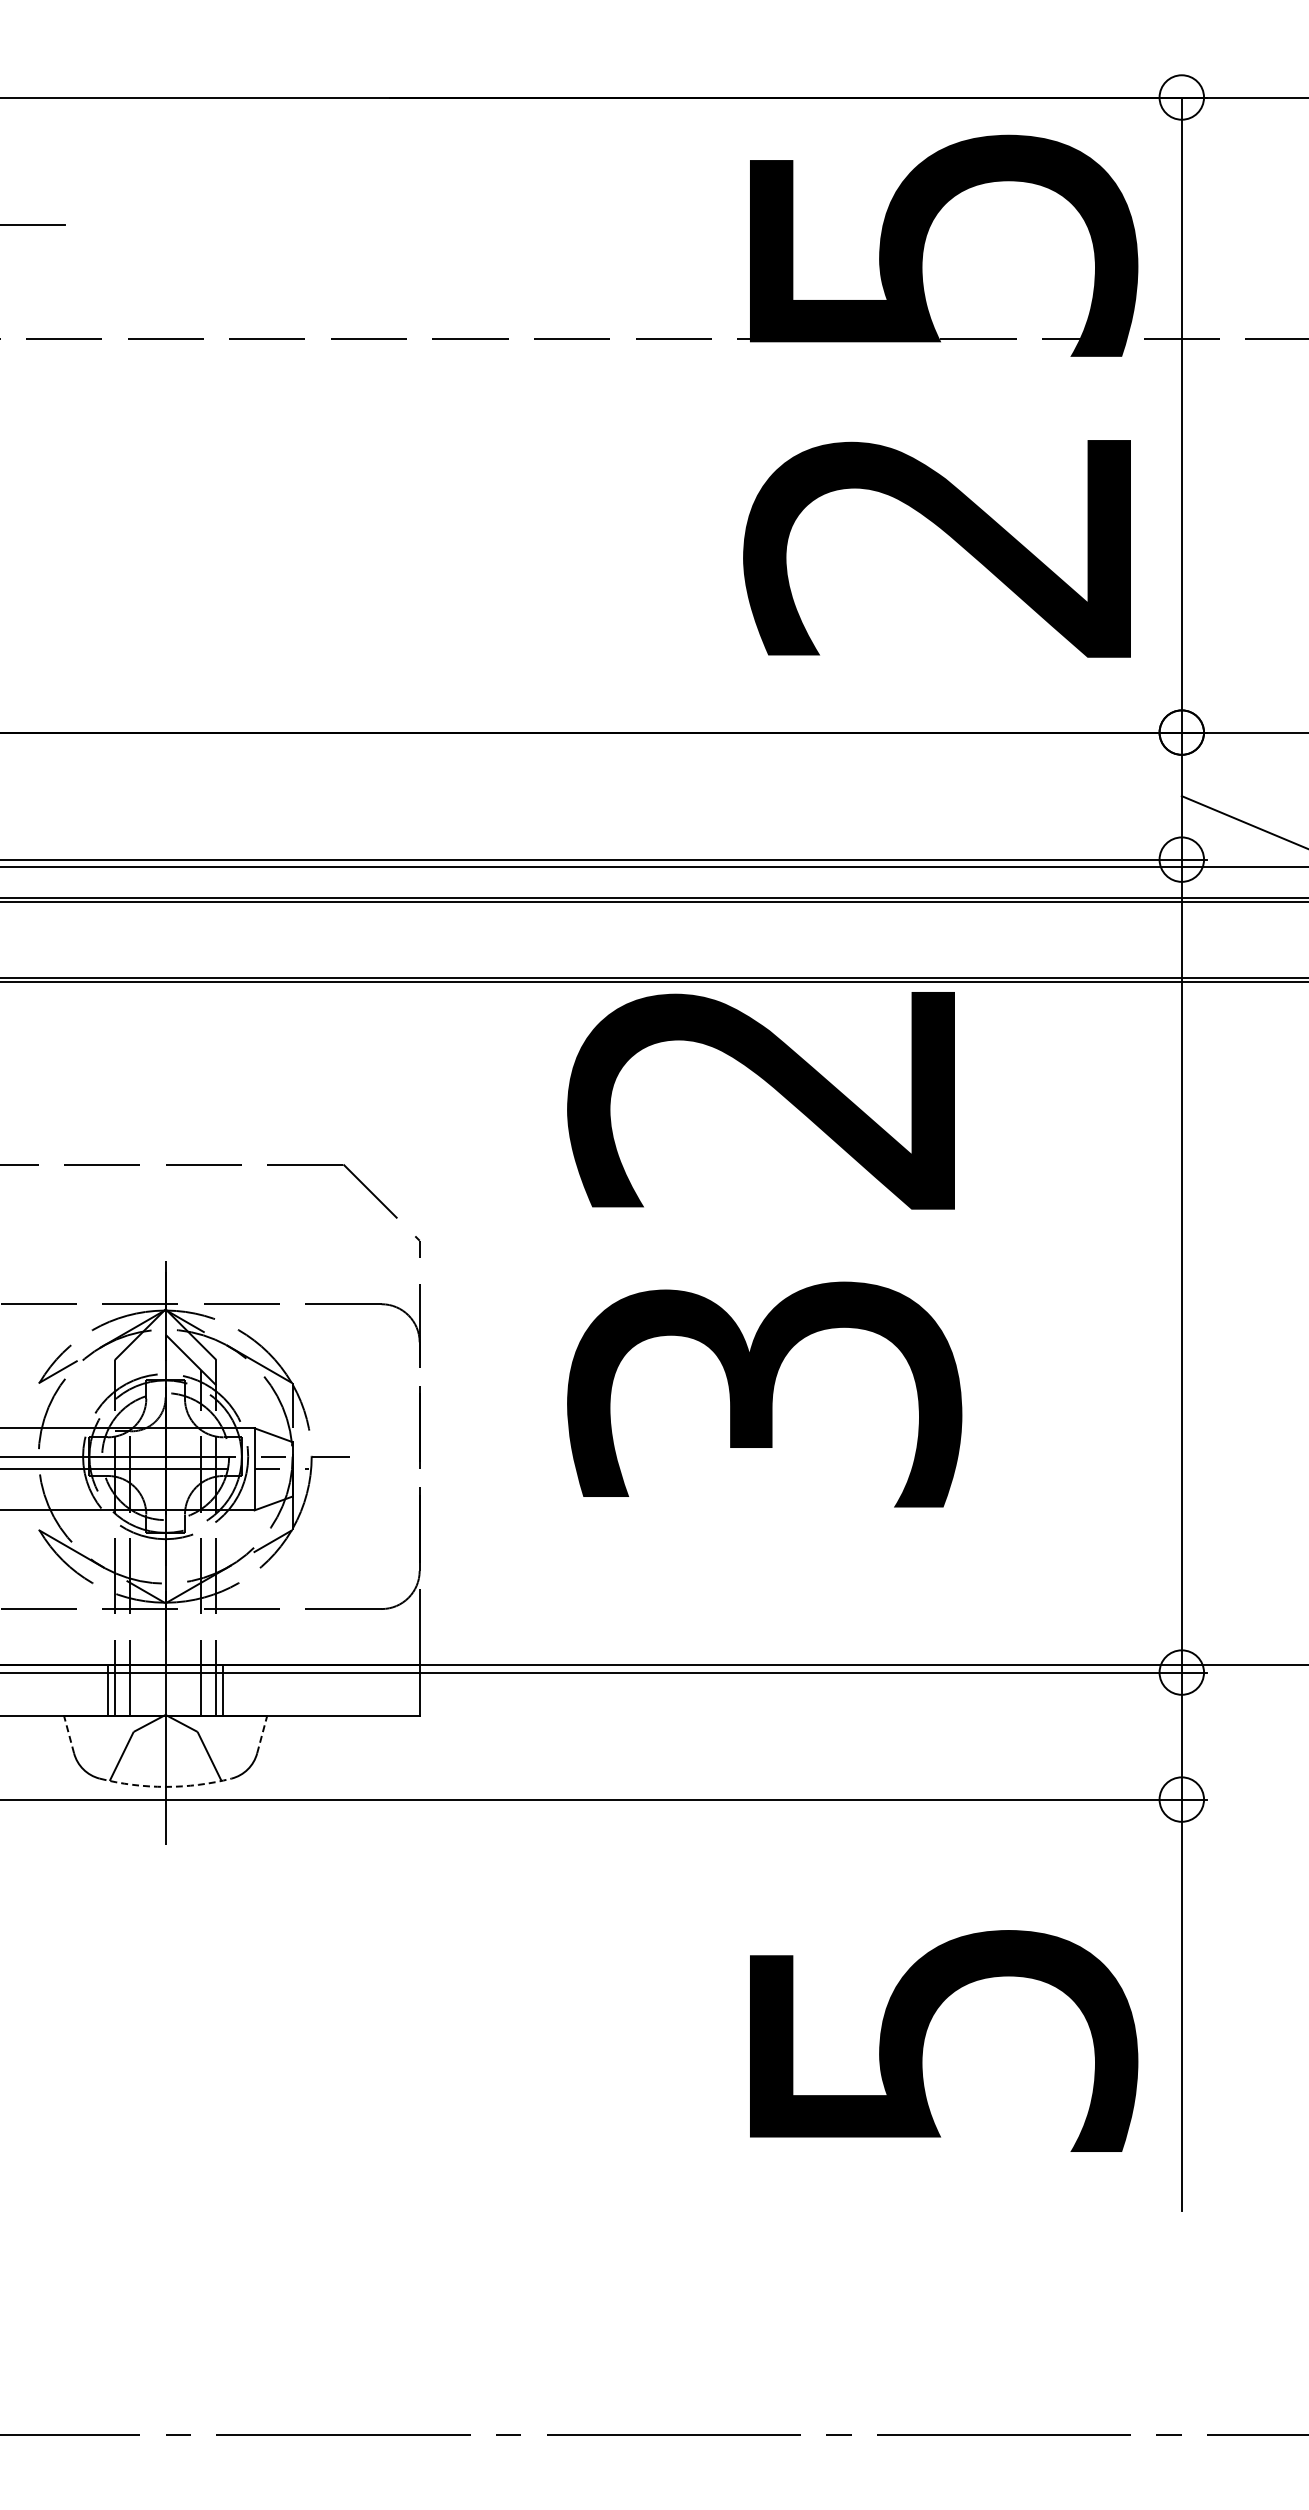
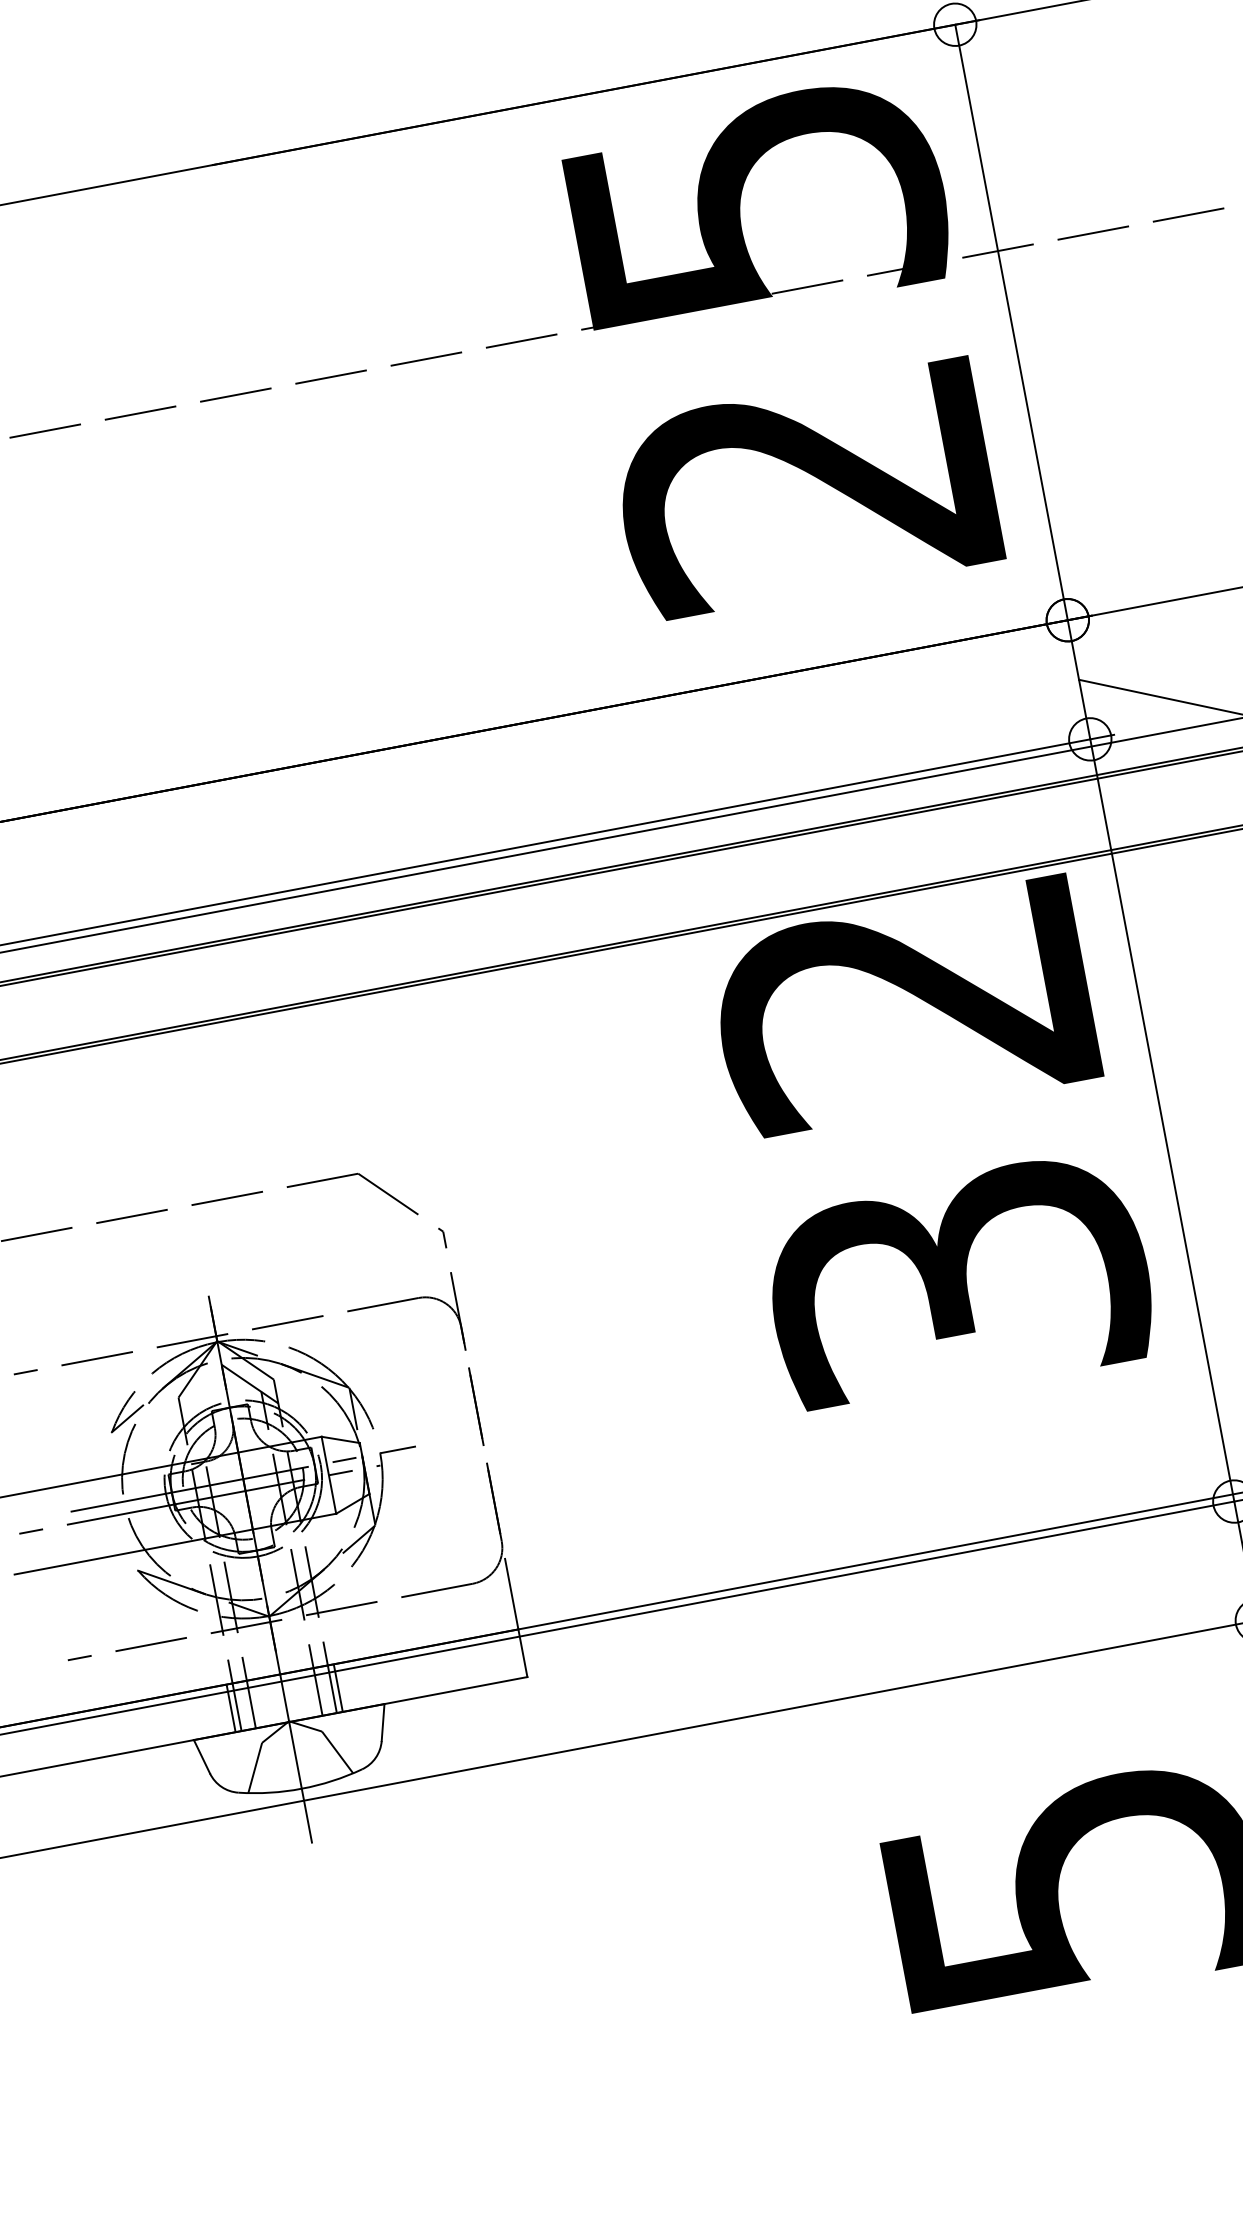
text: (764, 1249) -> (933, 1147), moved
line: (68, 1734) -> (201, 1756), dashed -> solid
line: (262, 1734) -> (383, 1722), dashed -> solid
arc: (165, 1786) -> (301, 1788), dashed -> solid

